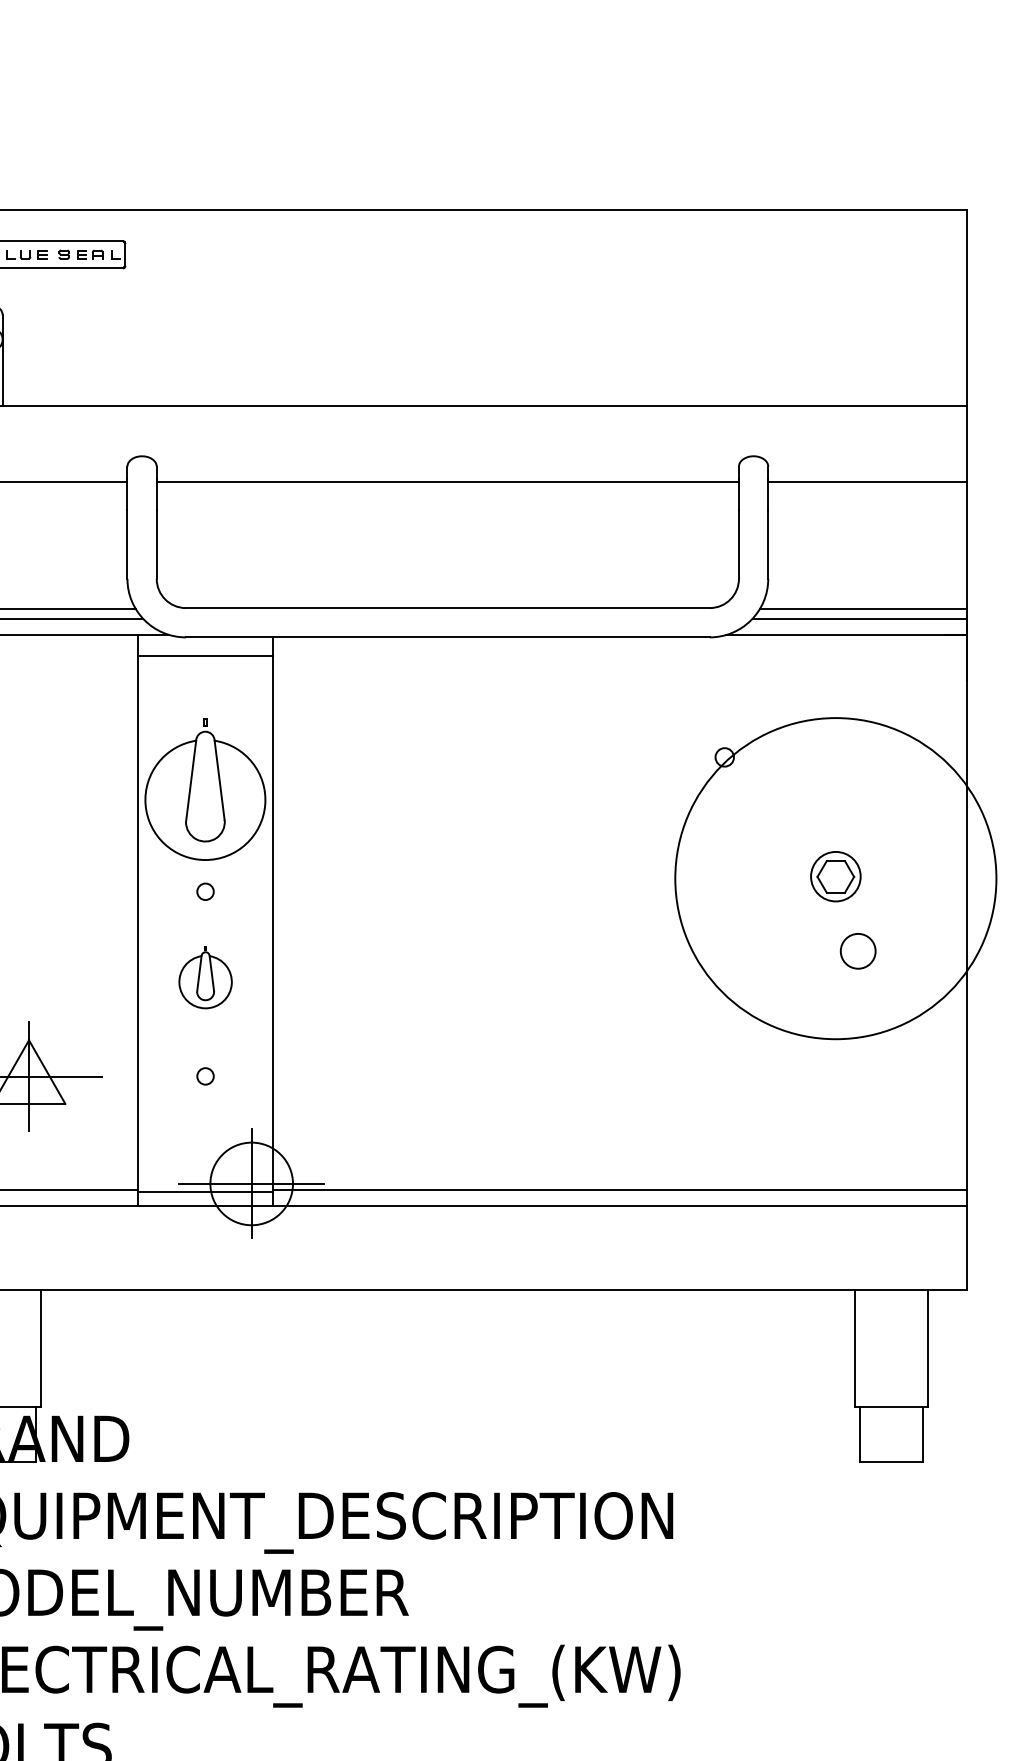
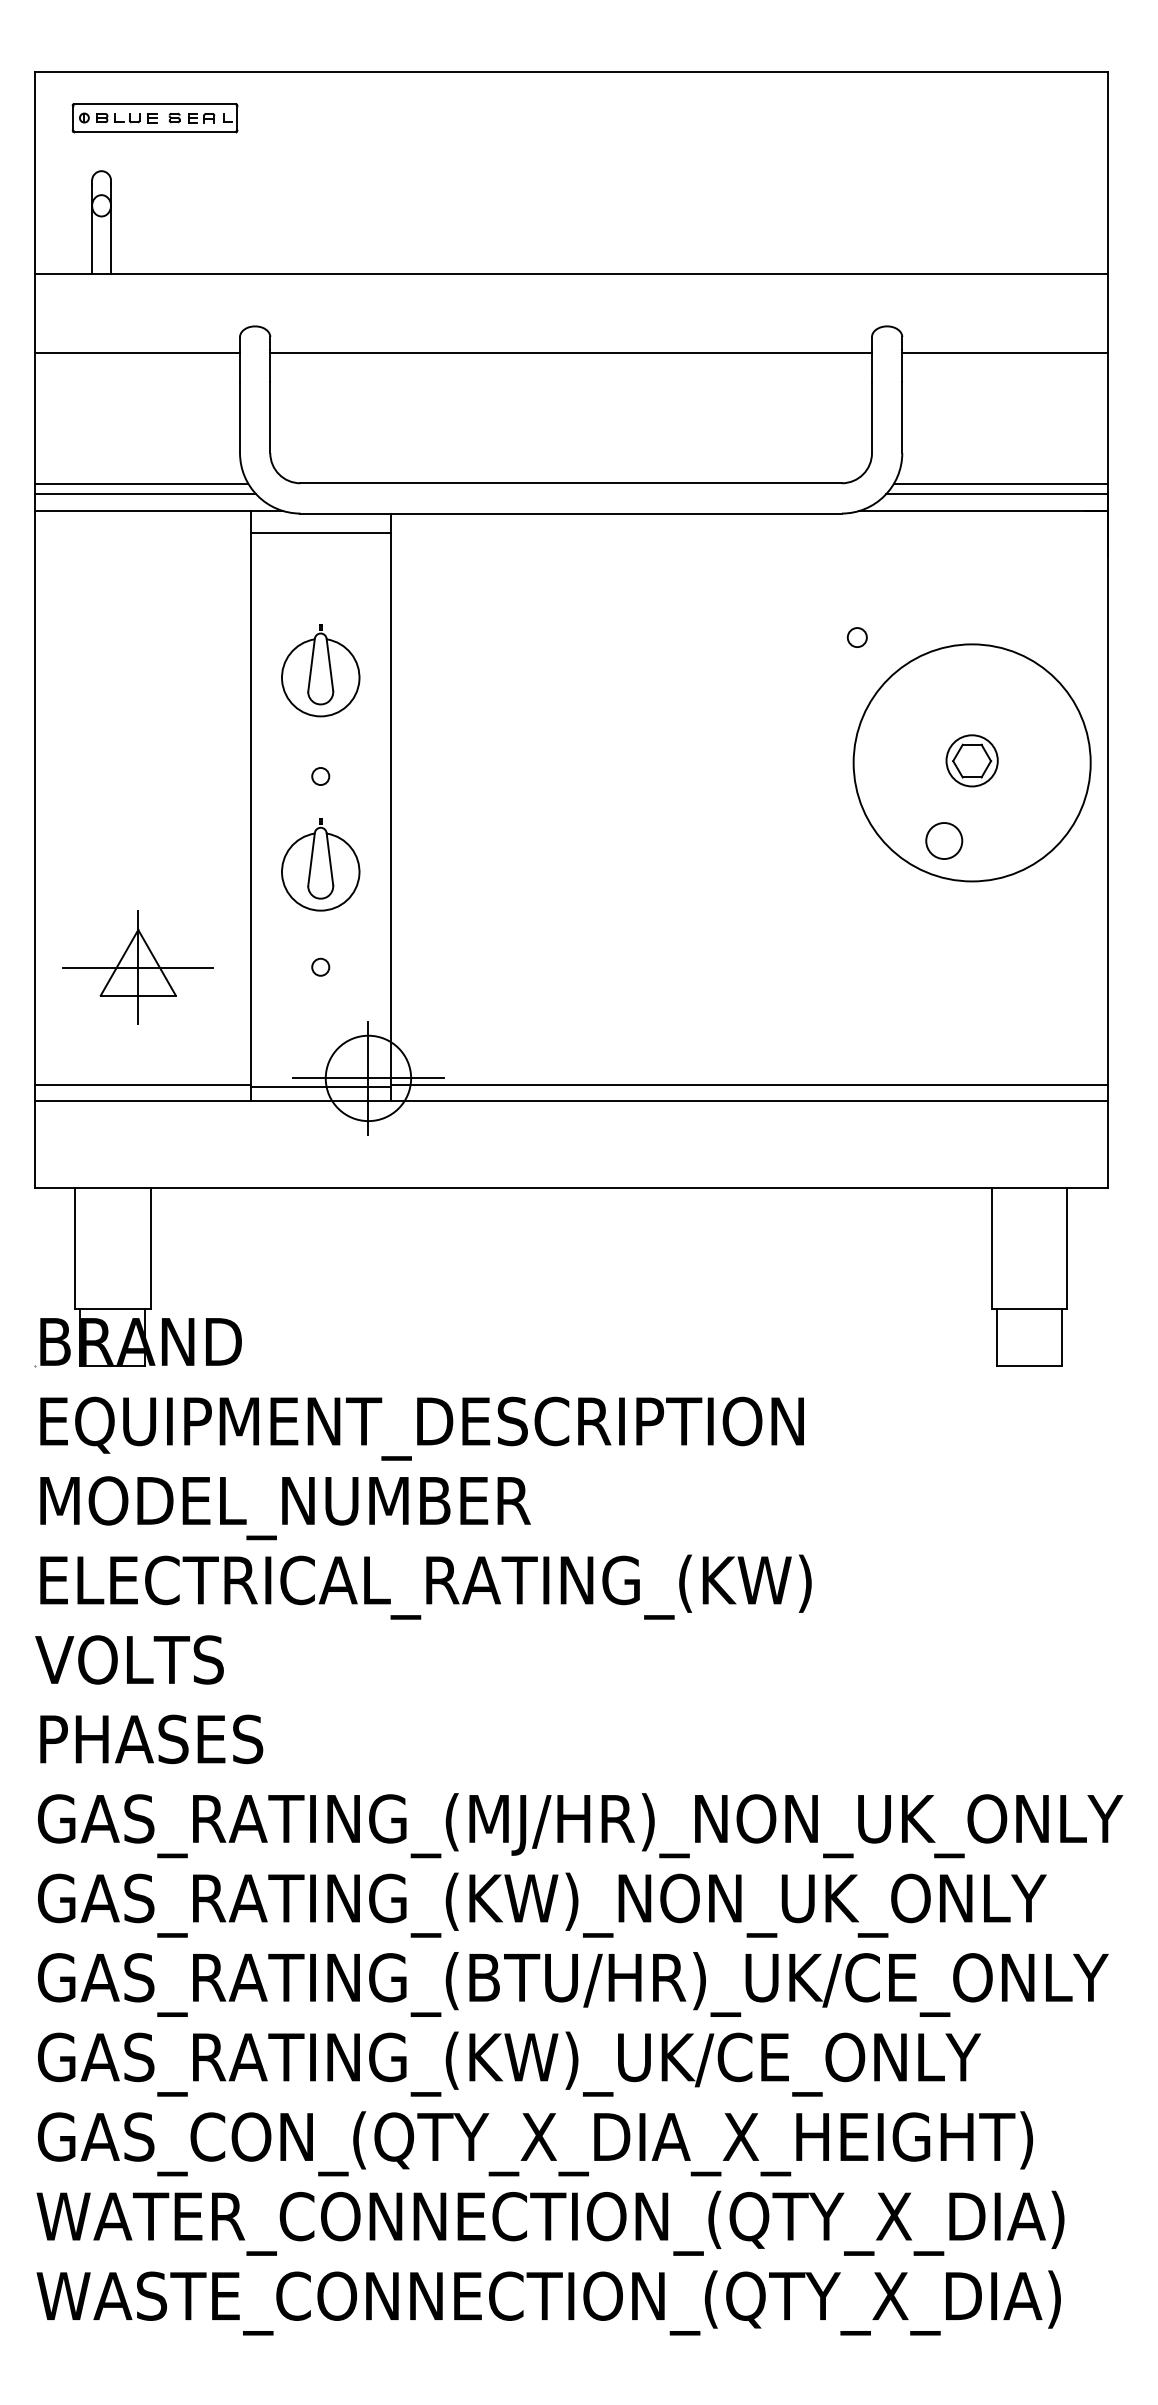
part: (205, 789) -> (320, 670), size x0.62
circle: (835, 878) -> (971, 762), size x0.71
circle: (858, 950) -> (944, 840), moved
part: (205, 976) -> (320, 864), size x1.43

